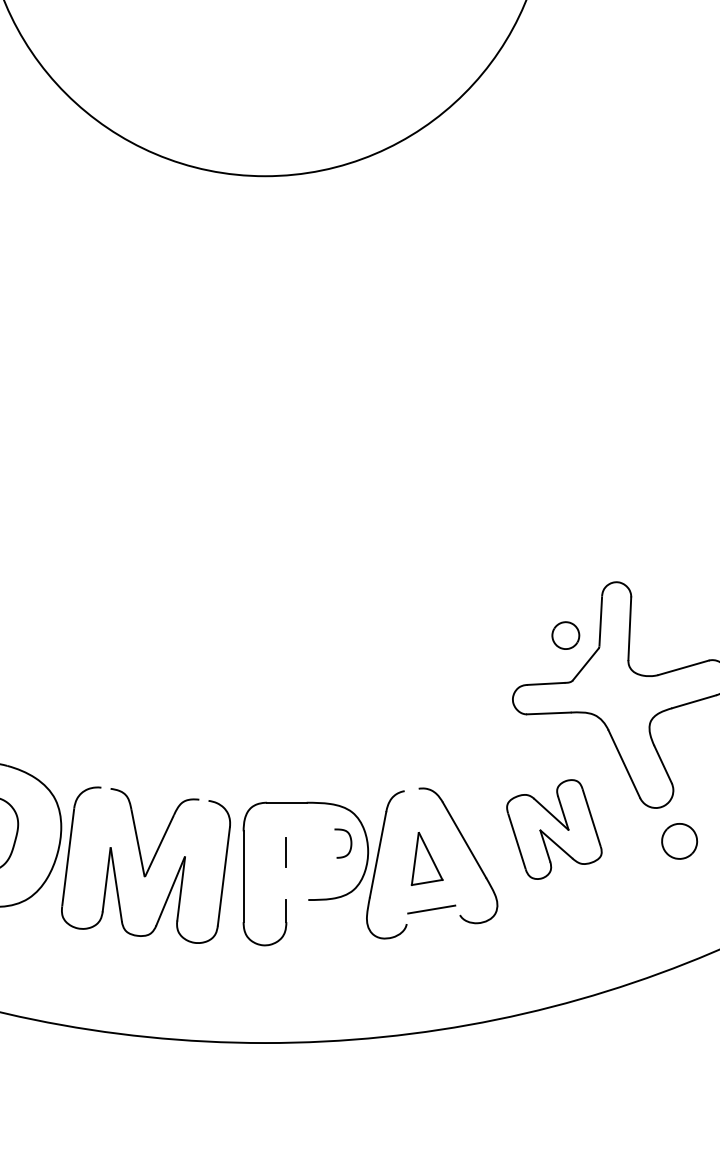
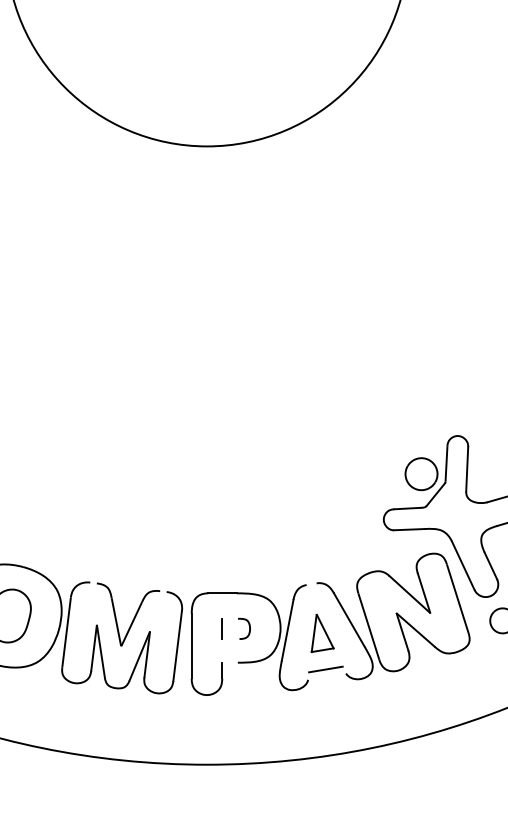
part: (565, 635) -> (421, 474), size x1.67
part: (554, 829) -> (413, 612), size x1.67
curve: (350, 843) -> (249, 628), moved

